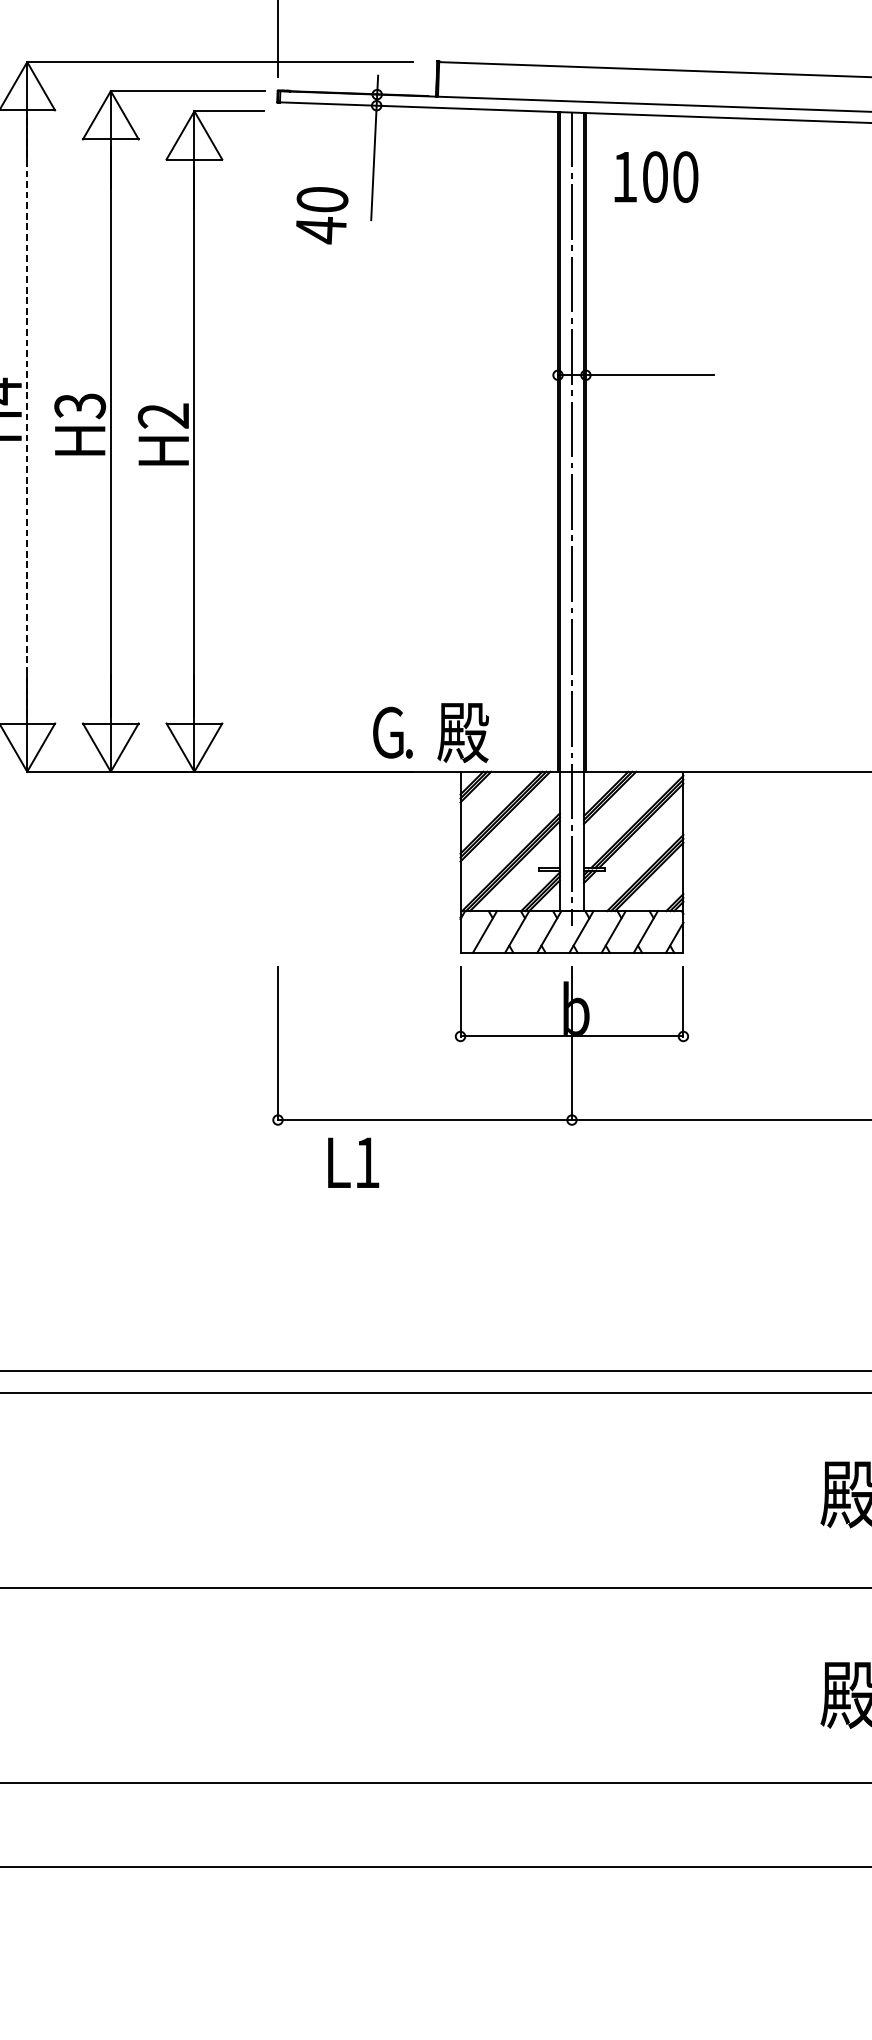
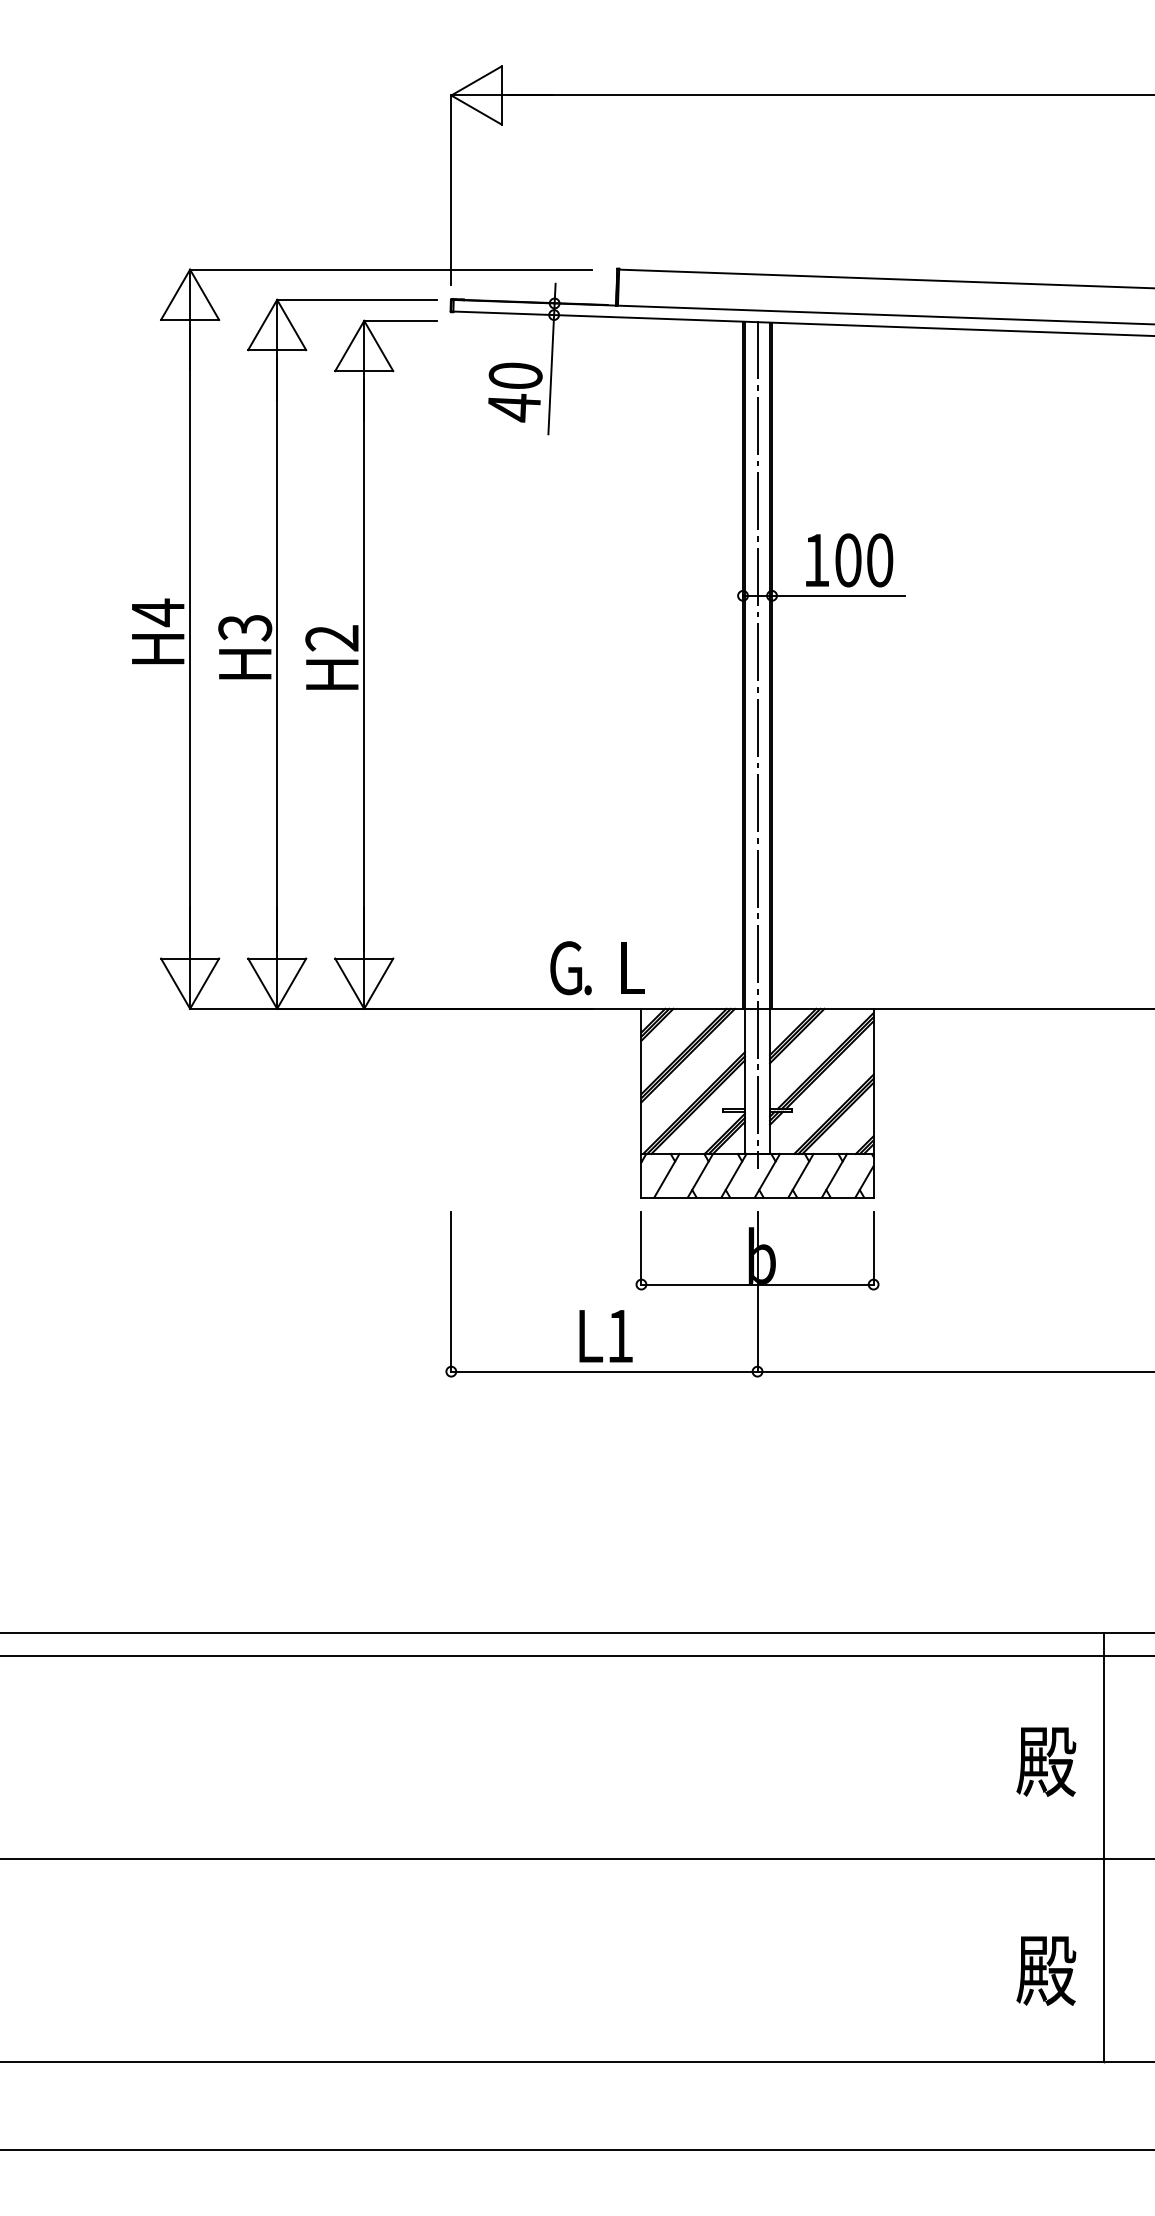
text: (656, 177) -> (849, 560), moved
text: (322, 215) -> (515, 392), moved
line: (27, 417) -> (190, 639), dashed -> solid
text: (463, 733) -> (644, 968), 殿 -> L
text: (353, 1163) -> (605, 1336), moved

